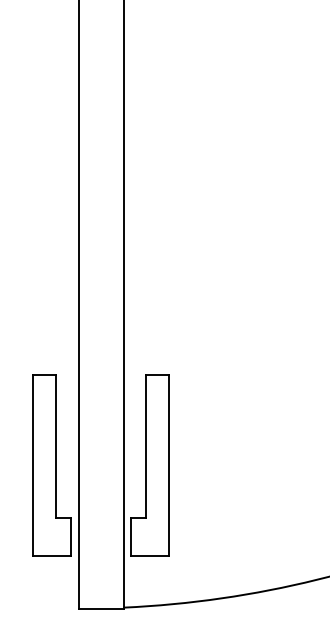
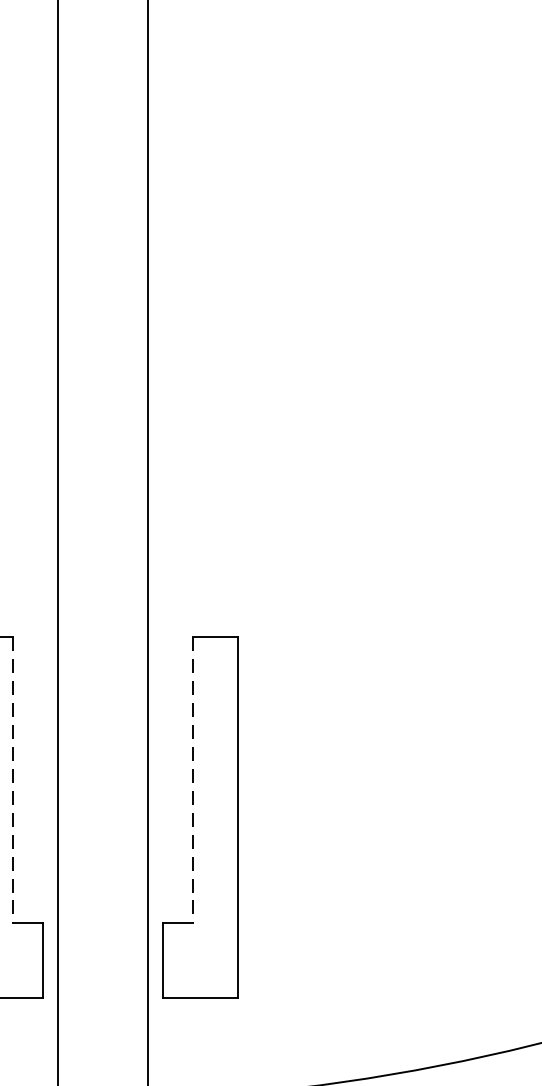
line: (55, 446) -> (12, 779), solid -> dashed
line: (146, 446) -> (193, 779), solid -> dashed

